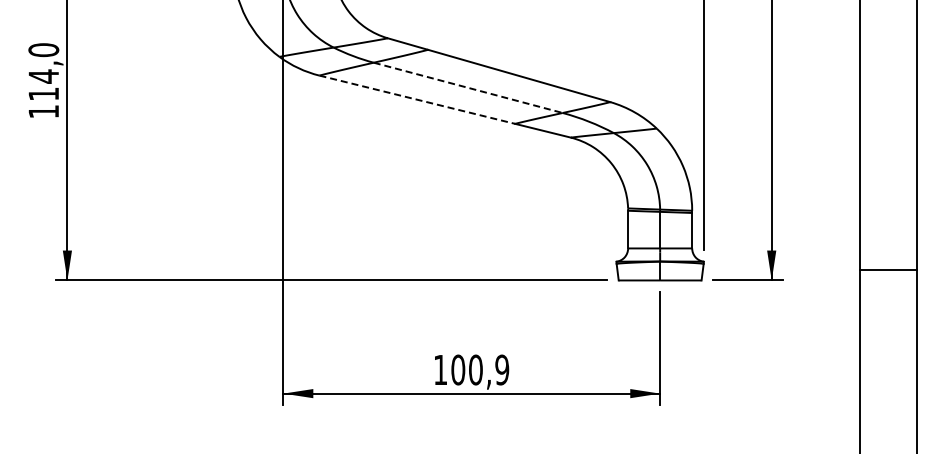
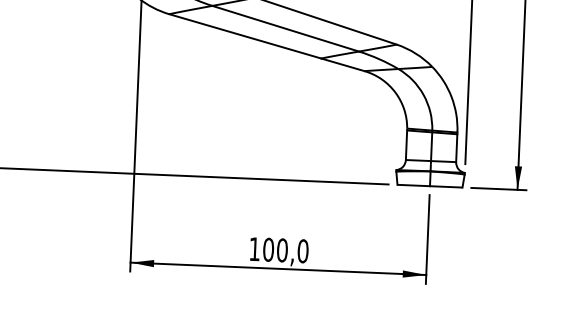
line: (468, 87) -> (285, 28), dashed -> solid
line: (417, 99) -> (245, 36), dashed -> solid
text: (502, 369) -> (303, 250), 100,9 -> 100,0

